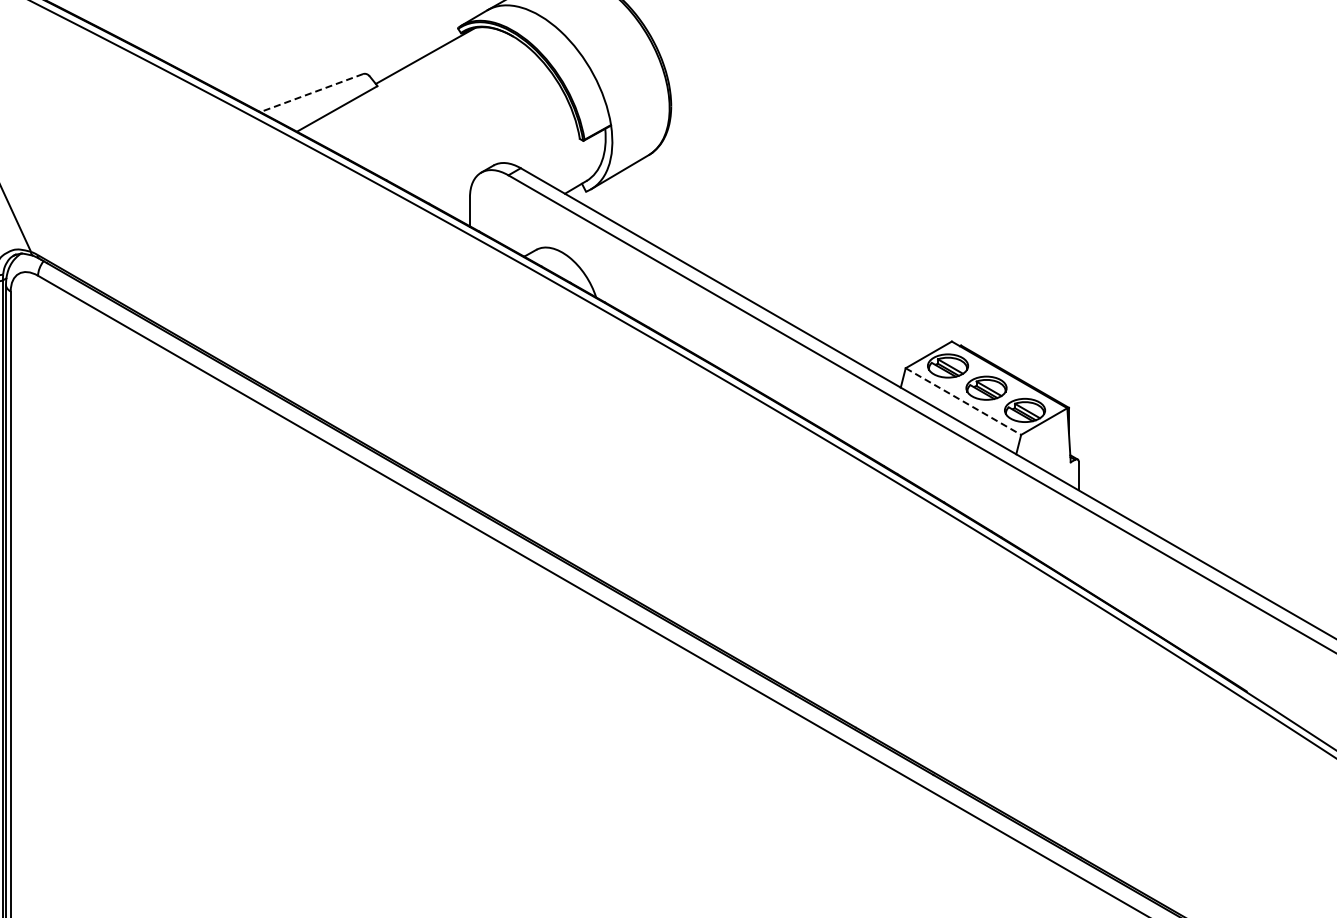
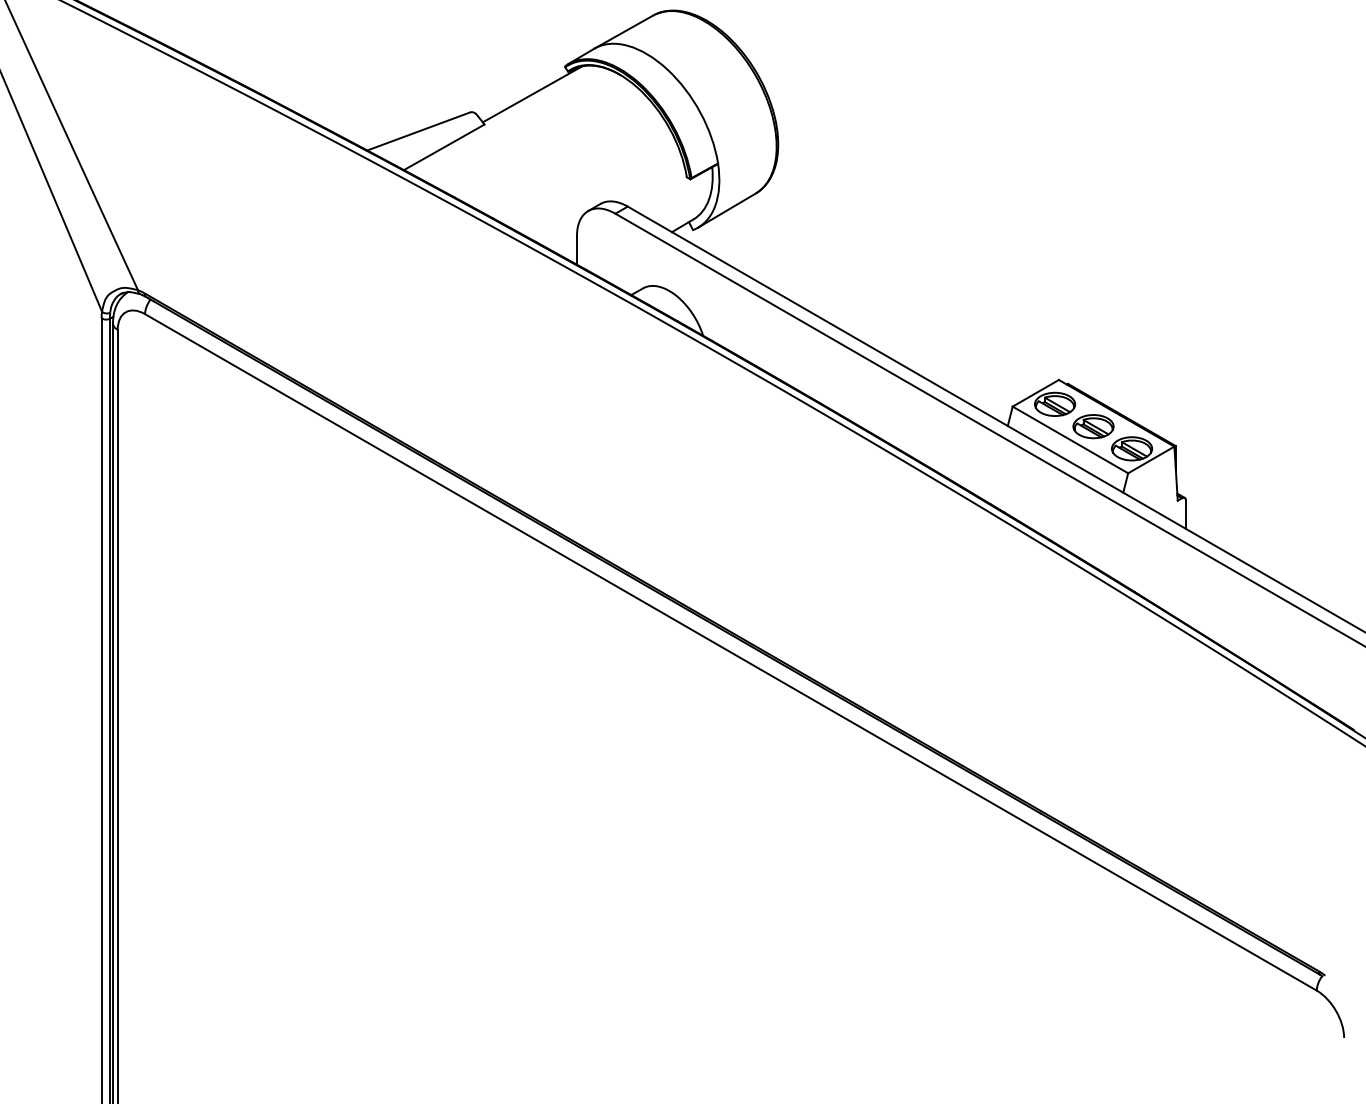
line: (310, 93) -> (417, 131), dashed -> solid
line: (963, 401) -> (1070, 439), dashed -> solid

